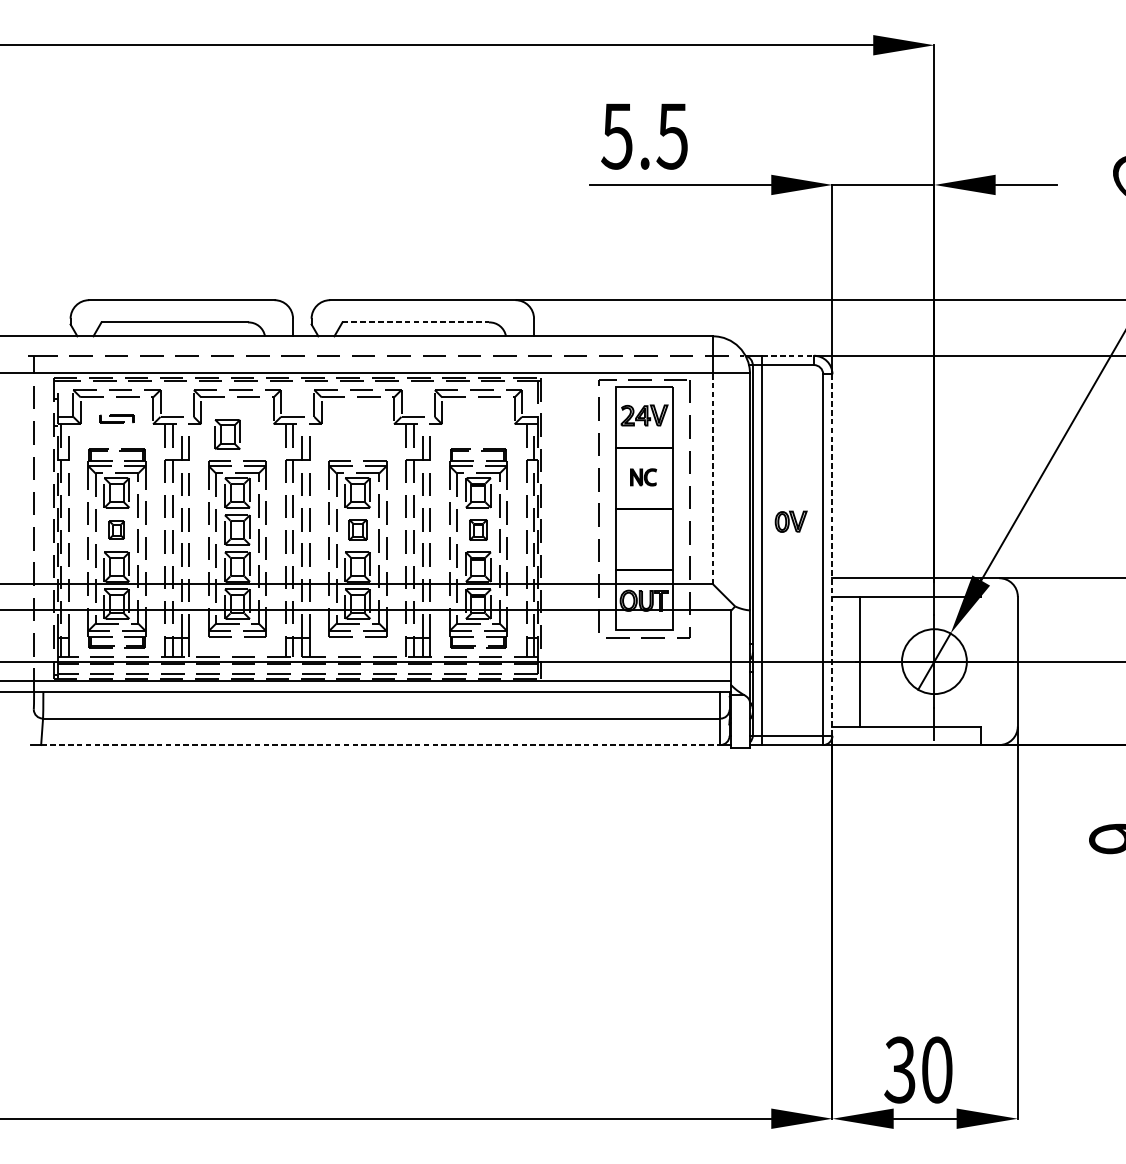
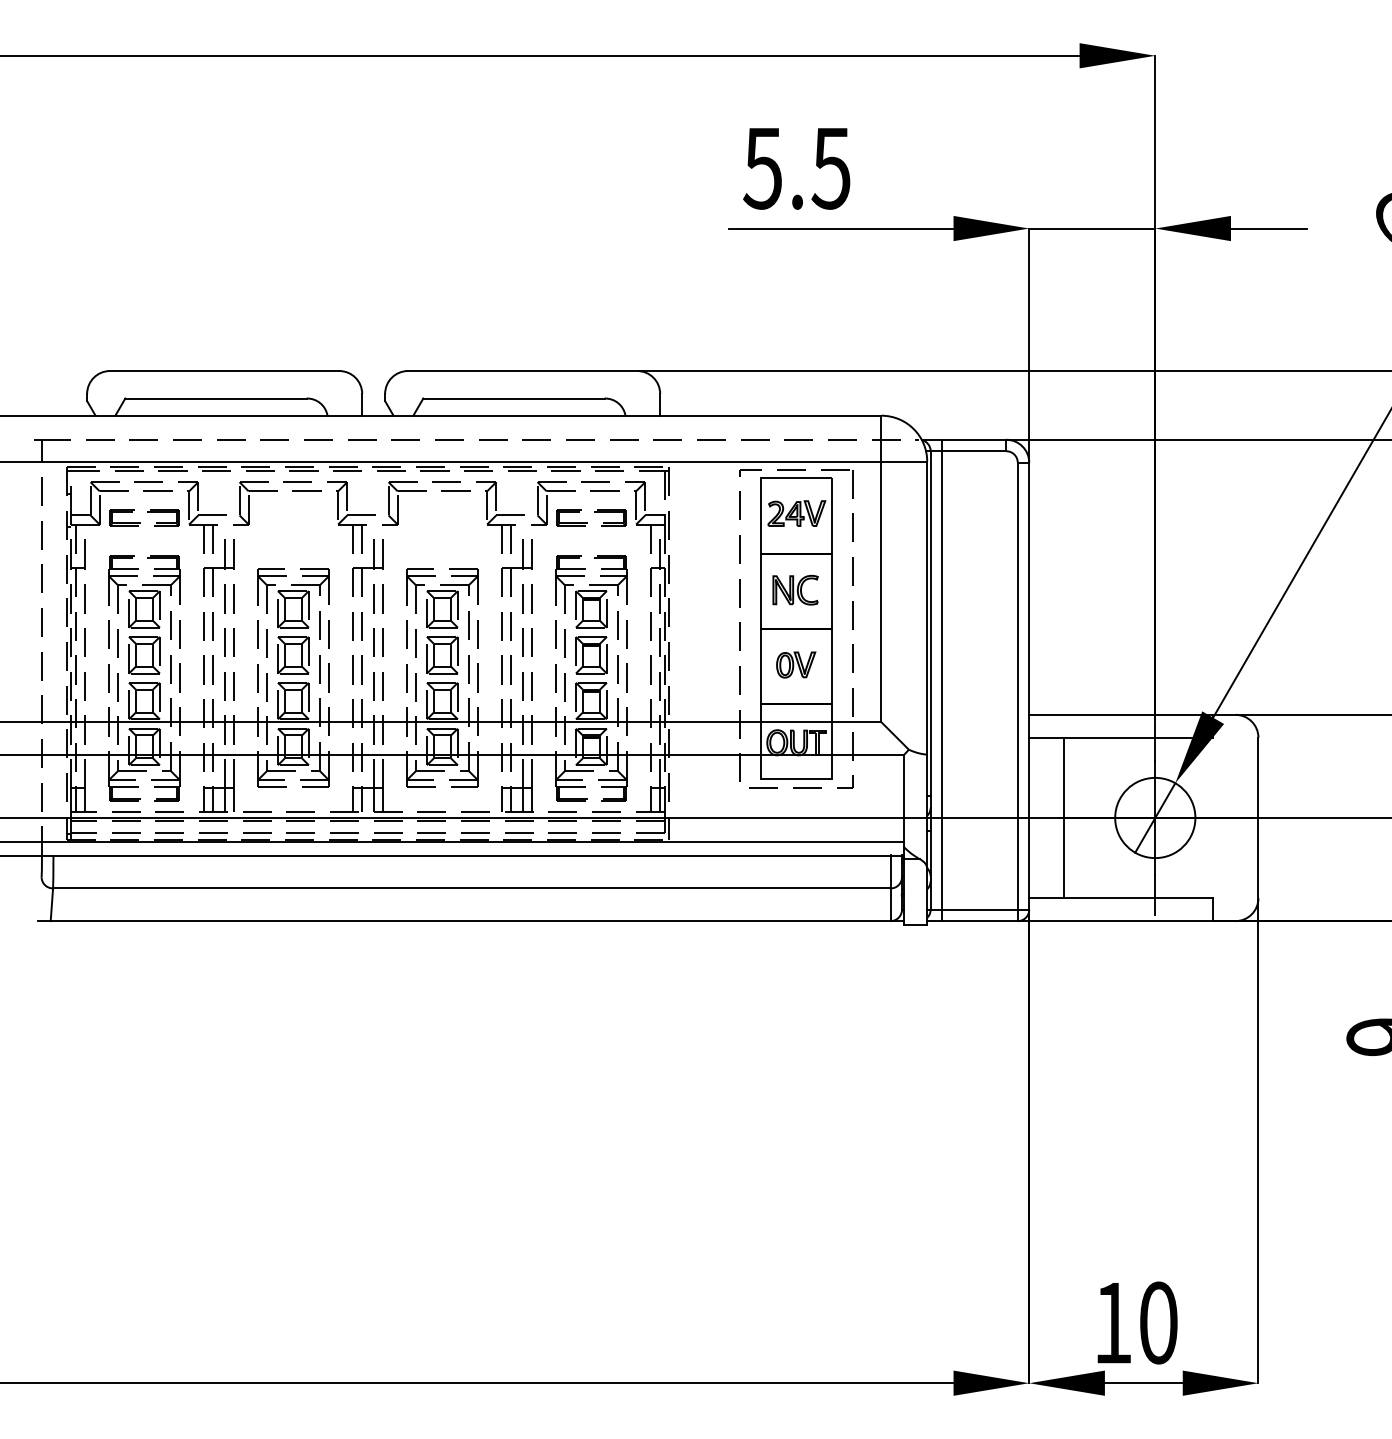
line: (415, 322) -> (513, 398), dashed -> solid
line: (788, 355) -> (974, 439), dashed -> solid
part: (117, 418) -> (144, 517), size x1.67
part: (478, 418) -> (591, 517), added
part: (227, 434) -> (281, 537), removed
part: (643, 476) -> (795, 589), size x1.43
line: (713, 478) -> (881, 591), dashed -> solid
part: (791, 521) -> (796, 664), moved
part: (117, 530) -> (144, 655), size x1.67
part: (357, 530) -> (442, 655), size x1.43
part: (478, 530) -> (591, 655), size x1.43
line: (832, 555) -> (1029, 686), dashed -> solid
line: (380, 745) -> (470, 921), dashed -> solid
text: (899, 1069) -> (1112, 1322), 30 -> 10

